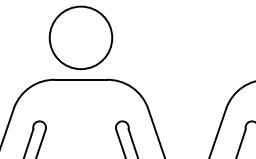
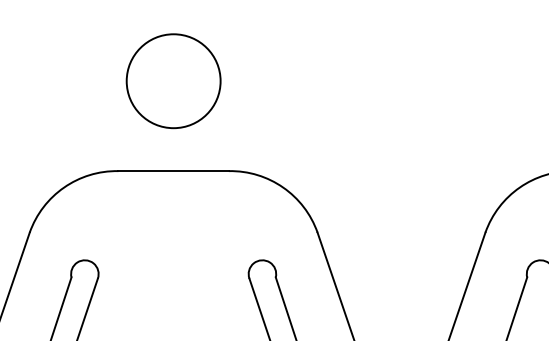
circle: (80, 37) -> (172, 80), size x0.7

